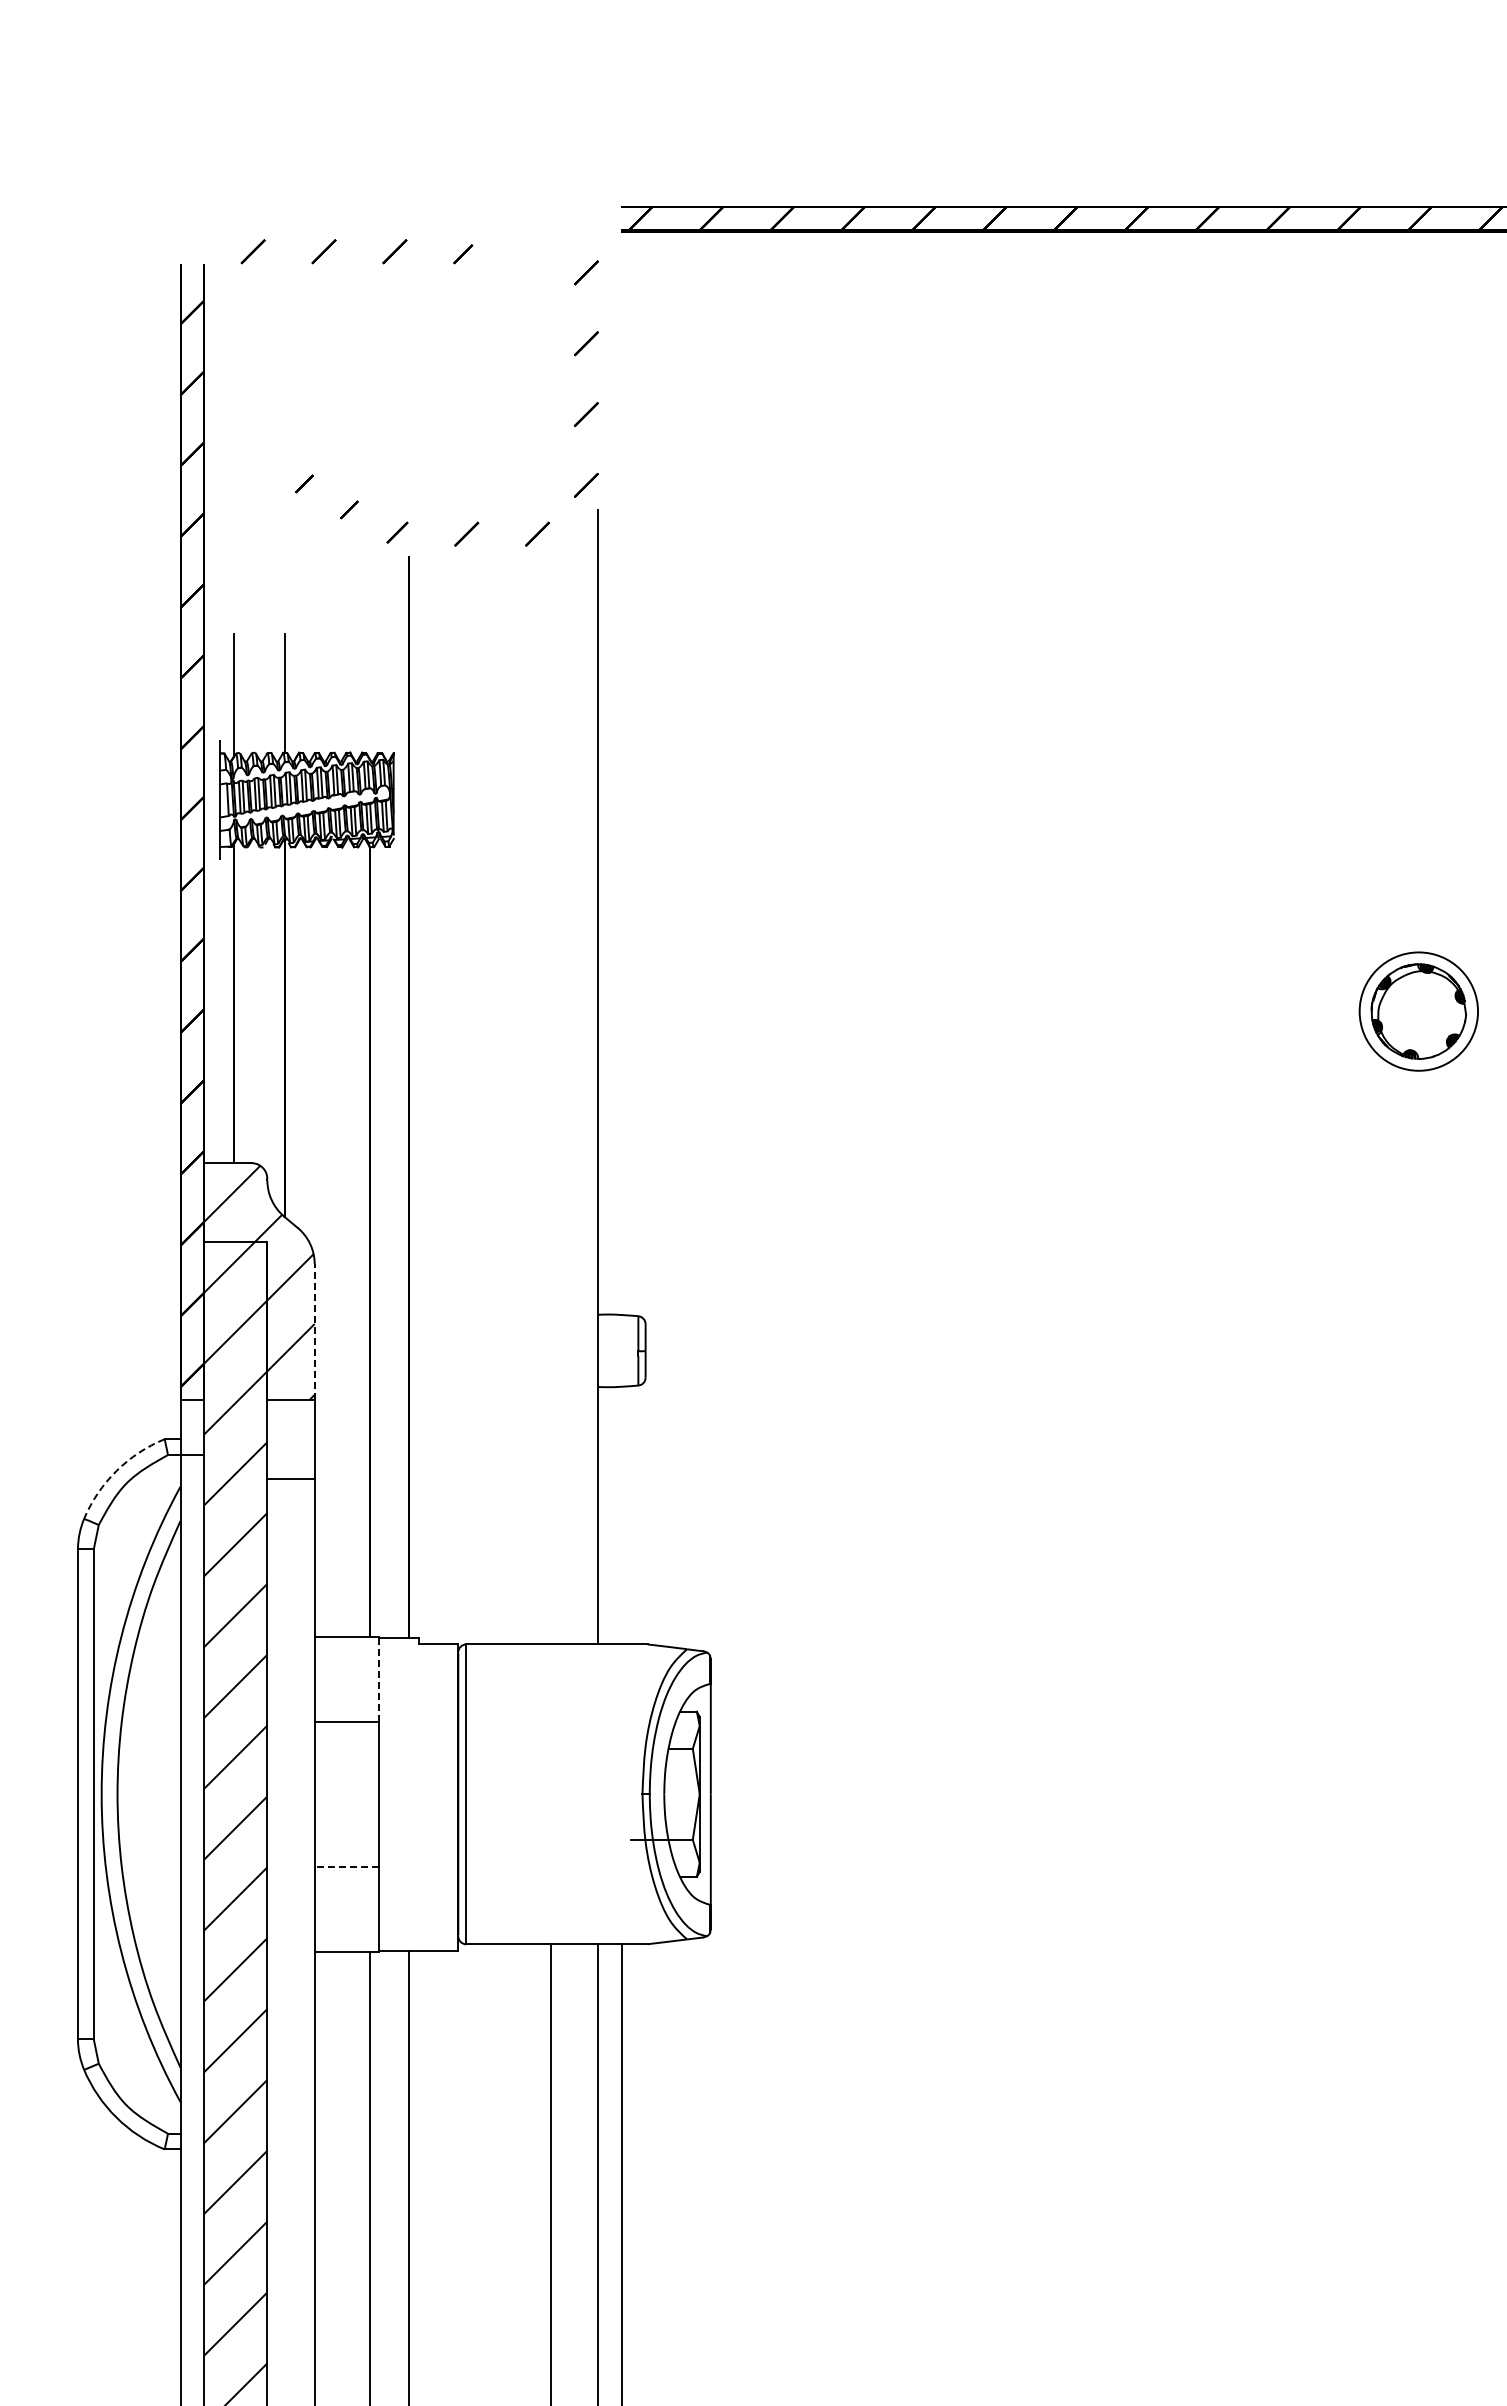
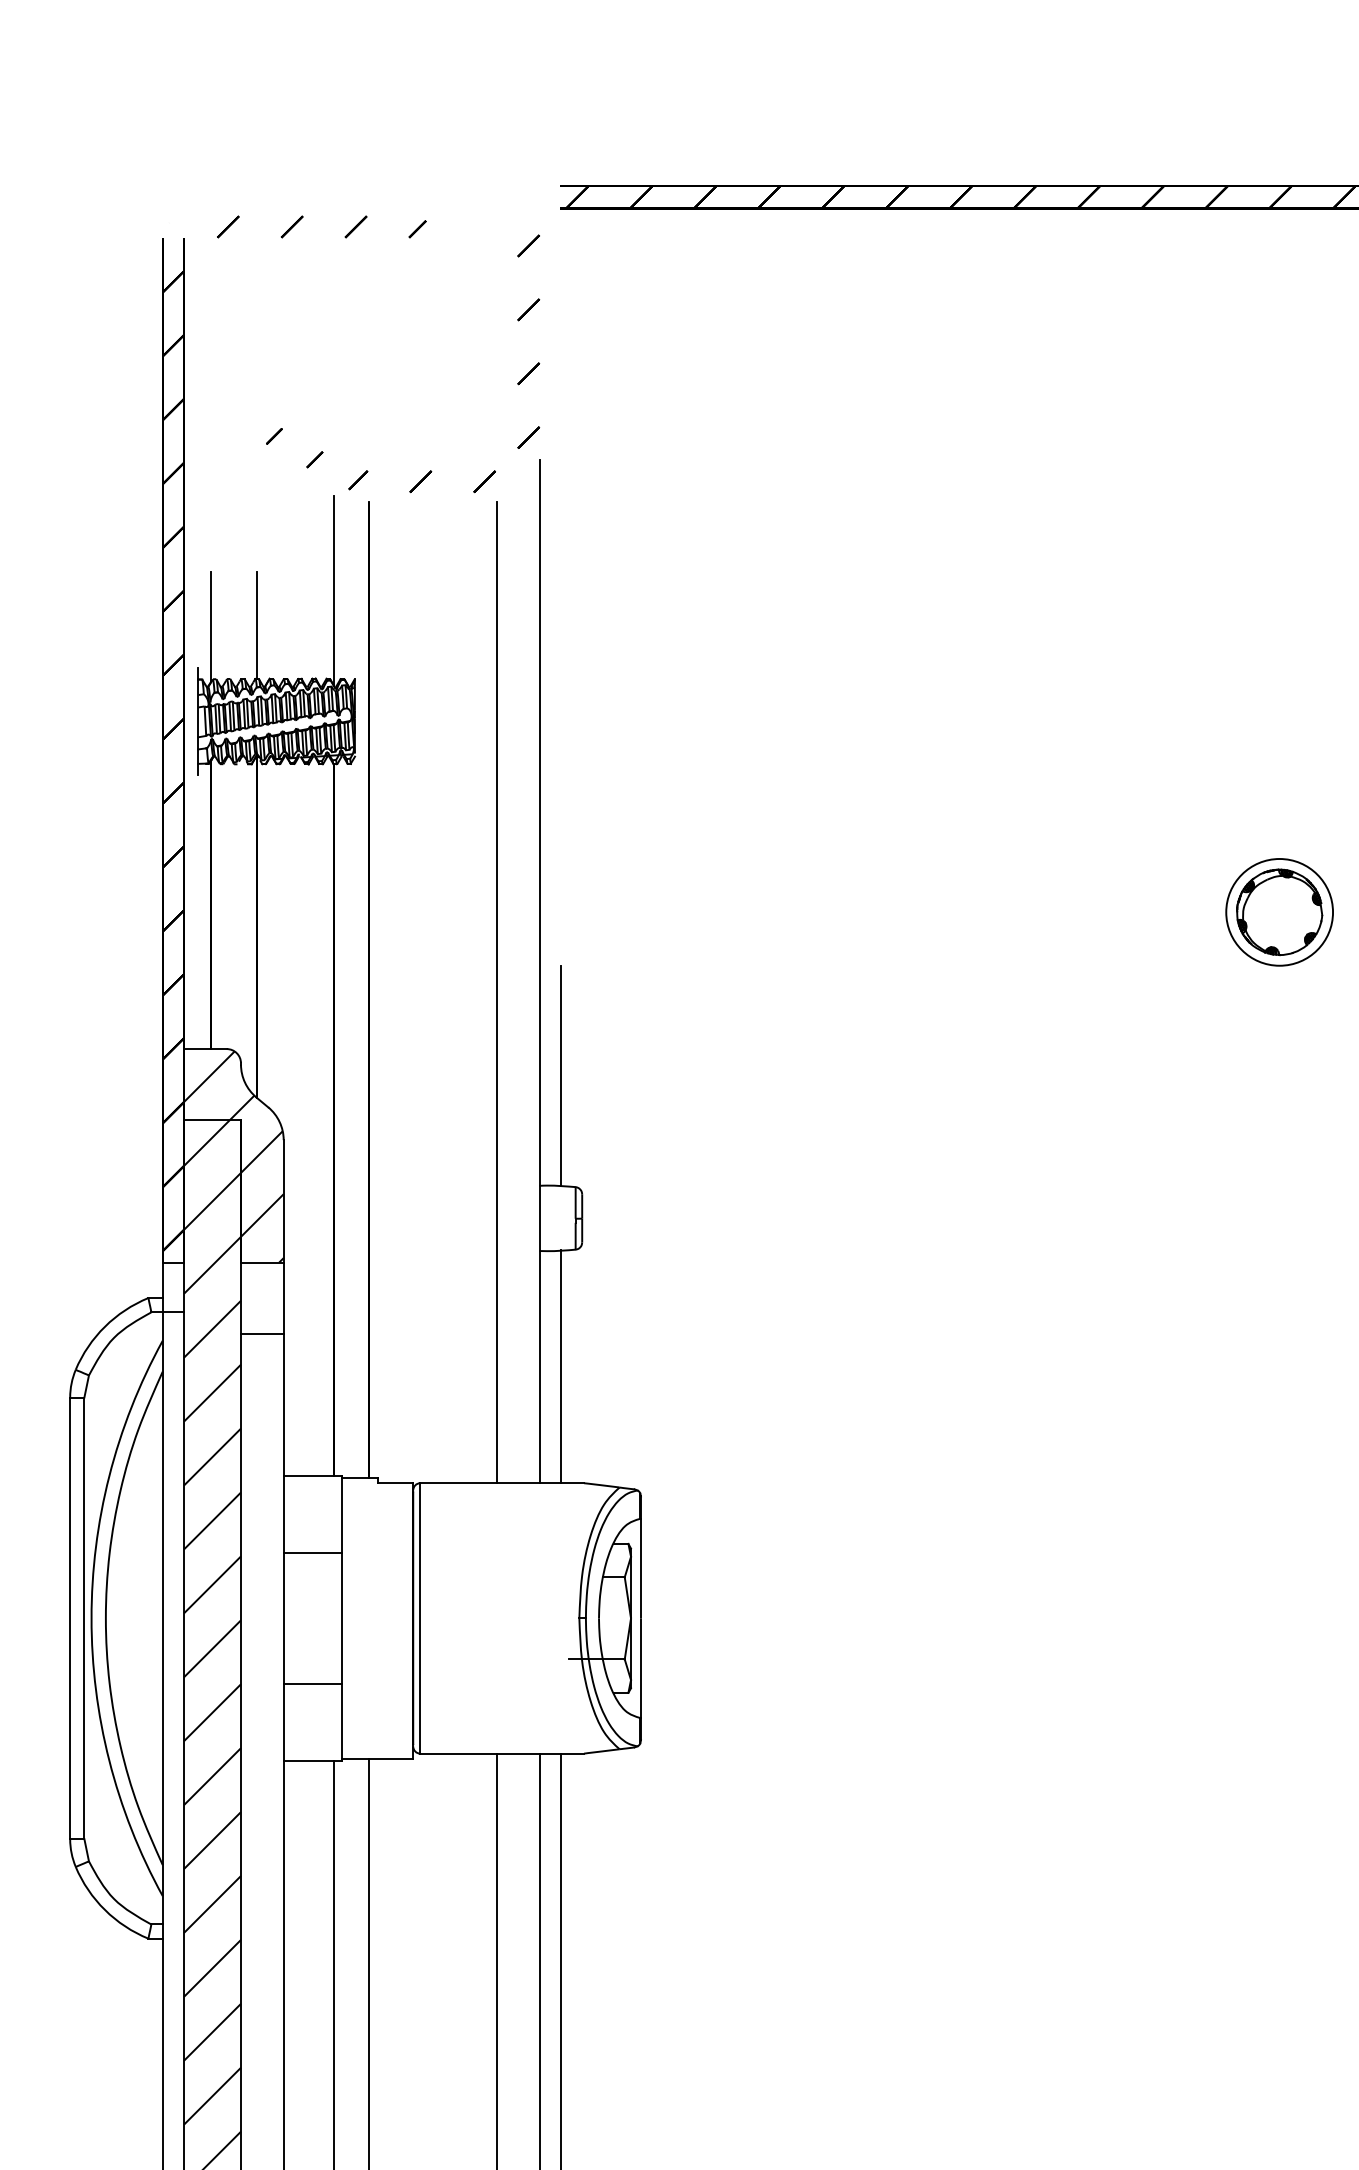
line: (370, 654) -> (334, 590), added
line: (550, 1100) -> (496, 992), added
line: (621, 1192) -> (560, 1075), added
line: (314, 1332) -> (283, 1201), dashed -> solid
arc: (116, 1471) -> (104, 1327), dashed -> solid
line: (621, 1515) -> (560, 1366), added
line: (379, 1679) -> (342, 1514), dashed -> solid
line: (346, 1866) -> (312, 1683), dashed -> solid

